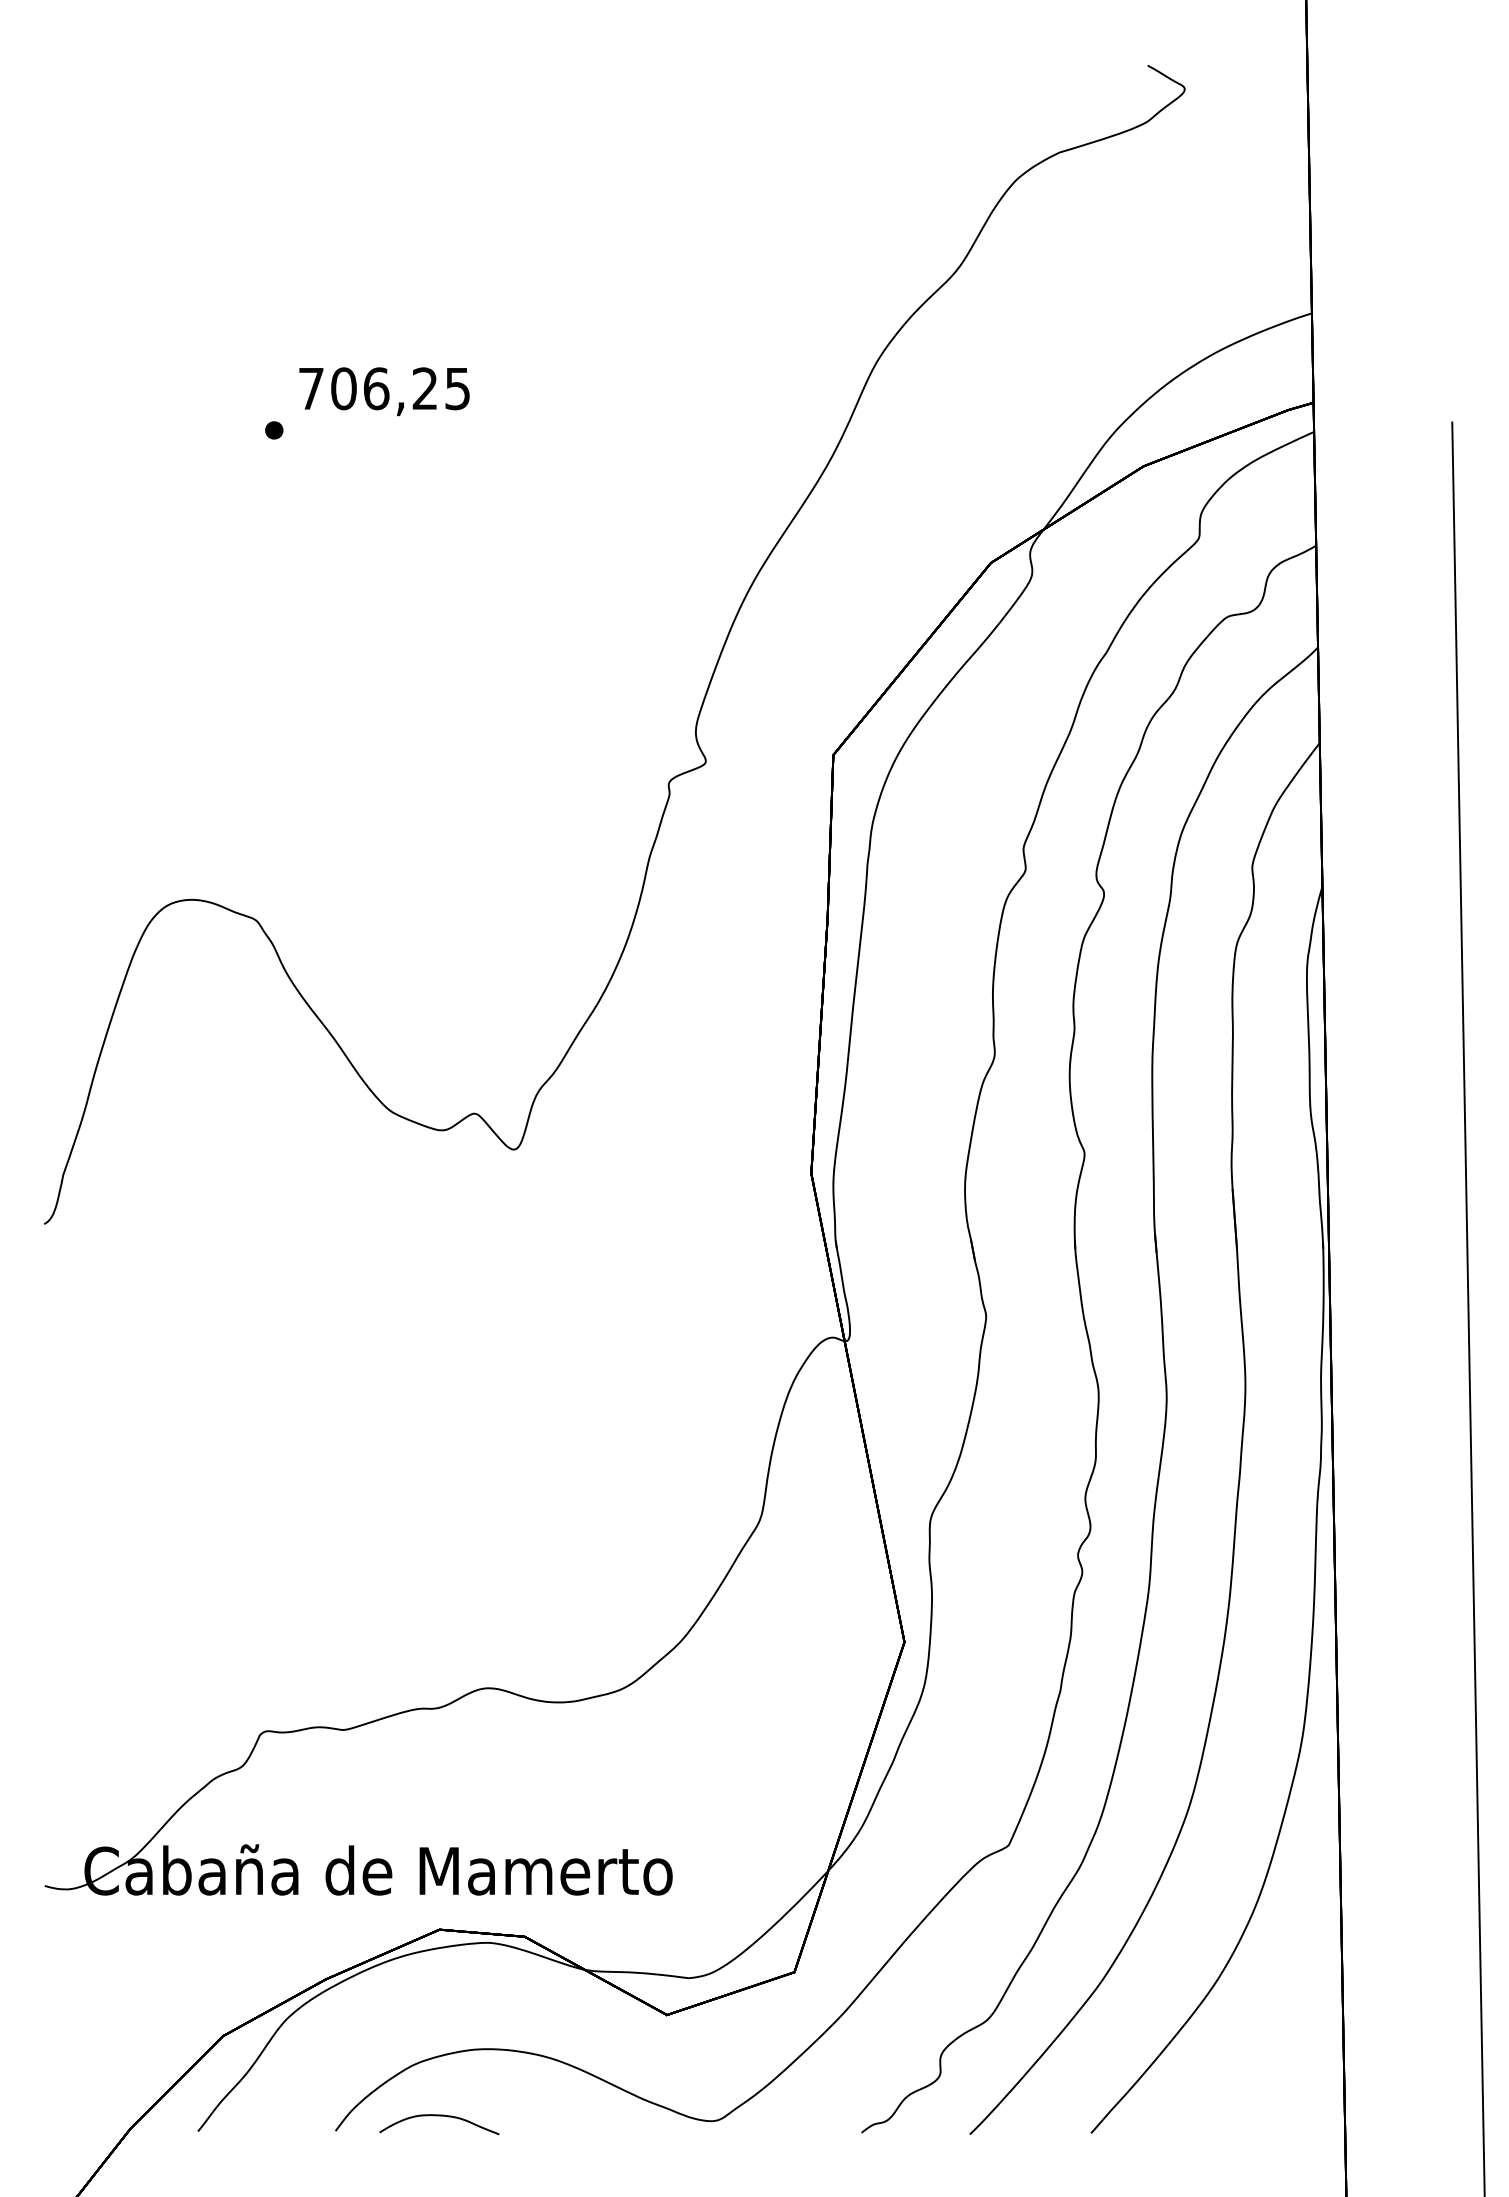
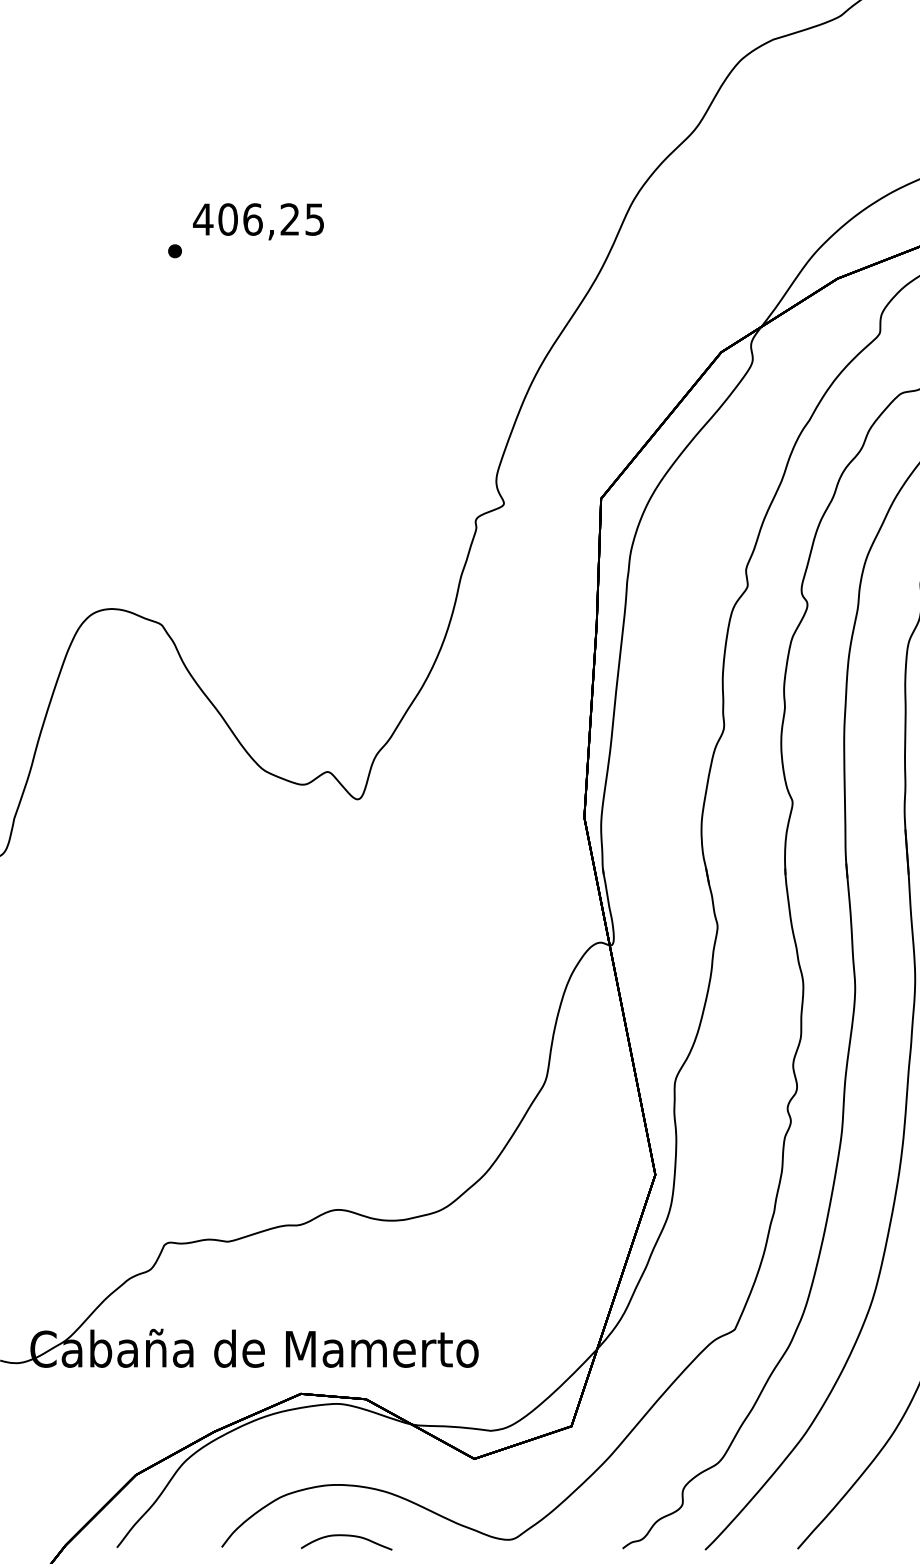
text: (310, 388) -> (202, 219), 706,25 -> 406,25
curve: (439, 2116) -> (346, 1536), moved

